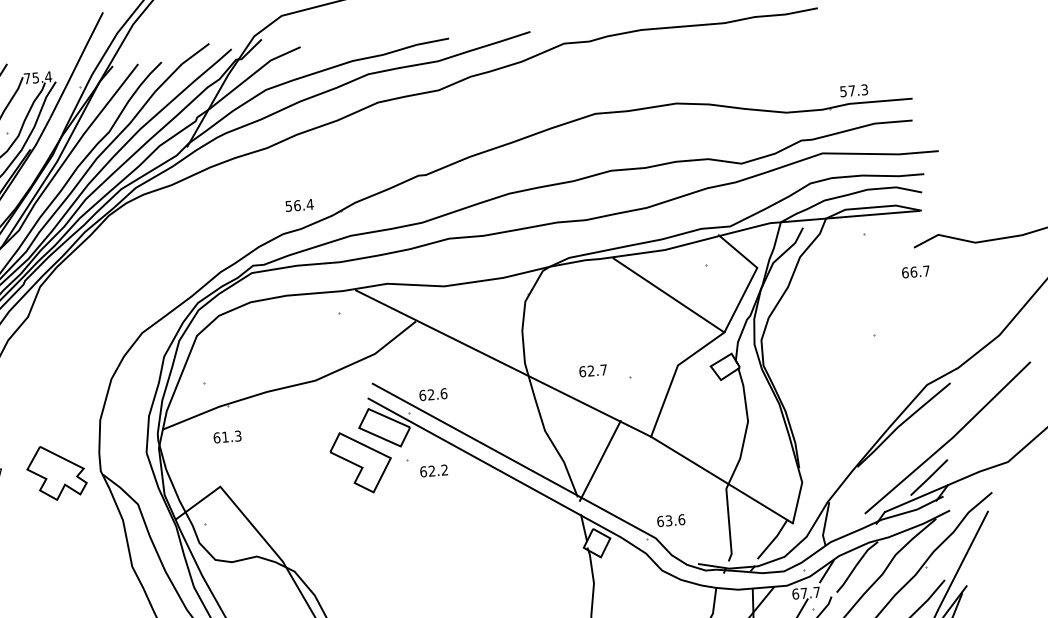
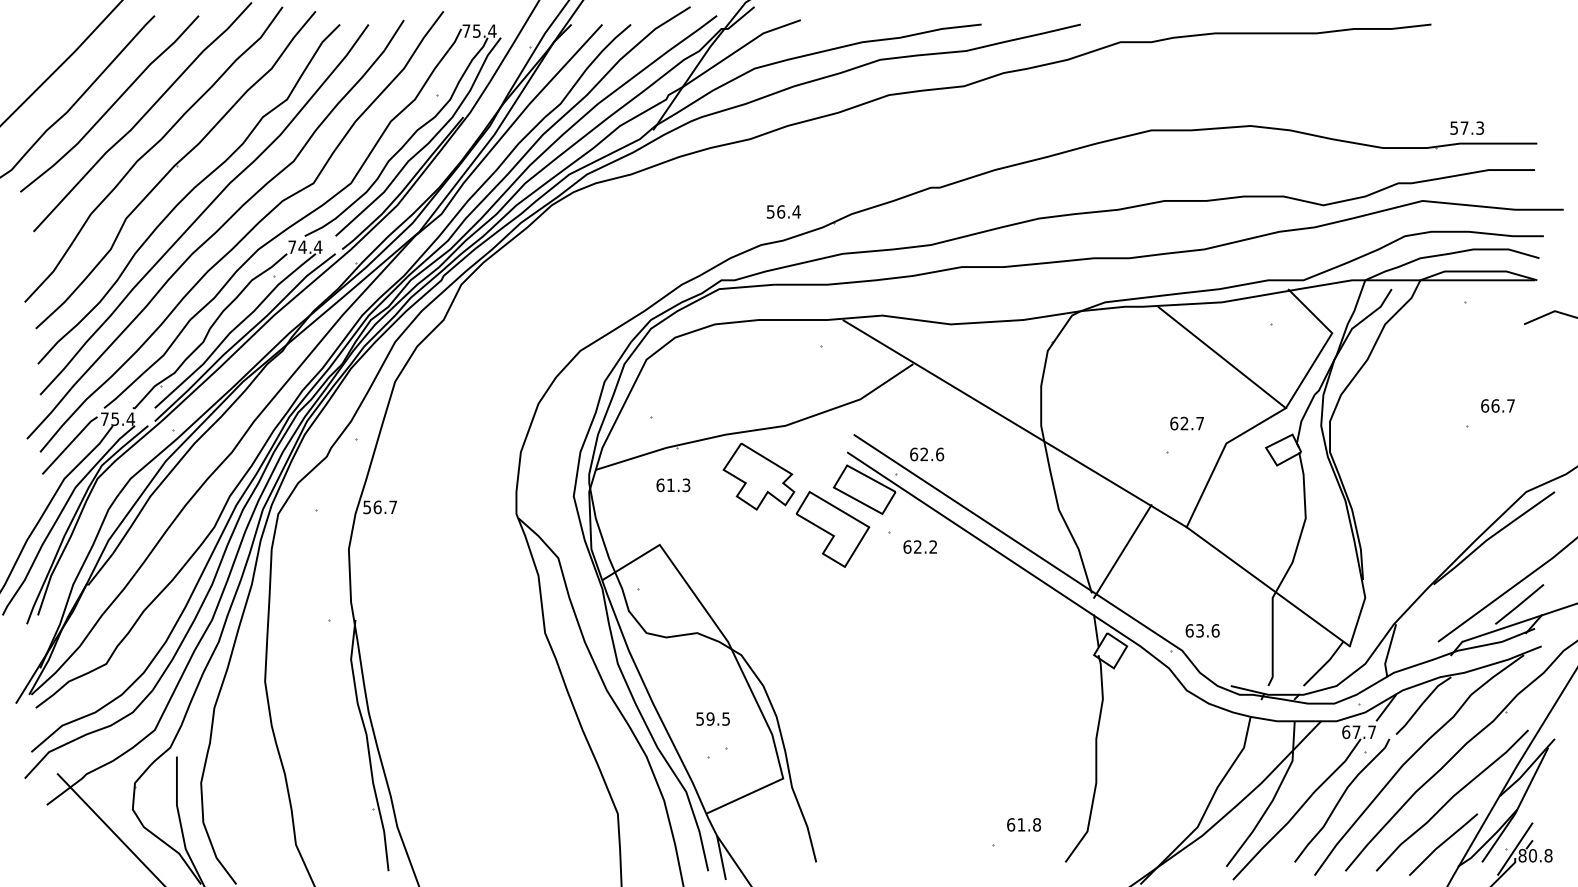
text: (915, 271) -> (1497, 405), moved
text: (592, 370) -> (1186, 423), moved
part: (56, 472) -> (758, 476), moved

